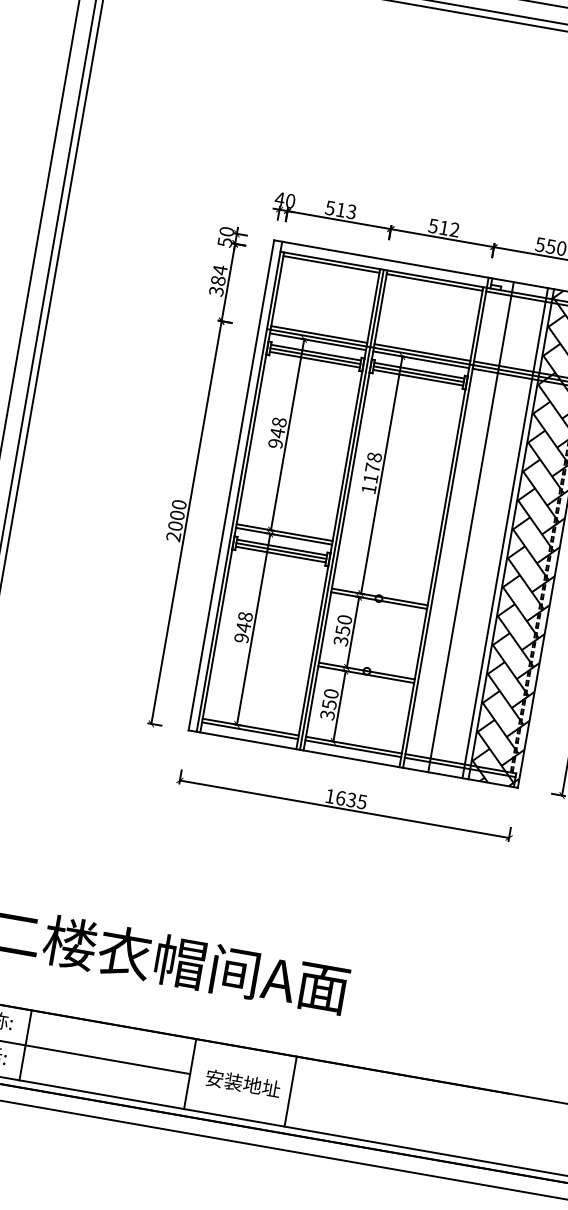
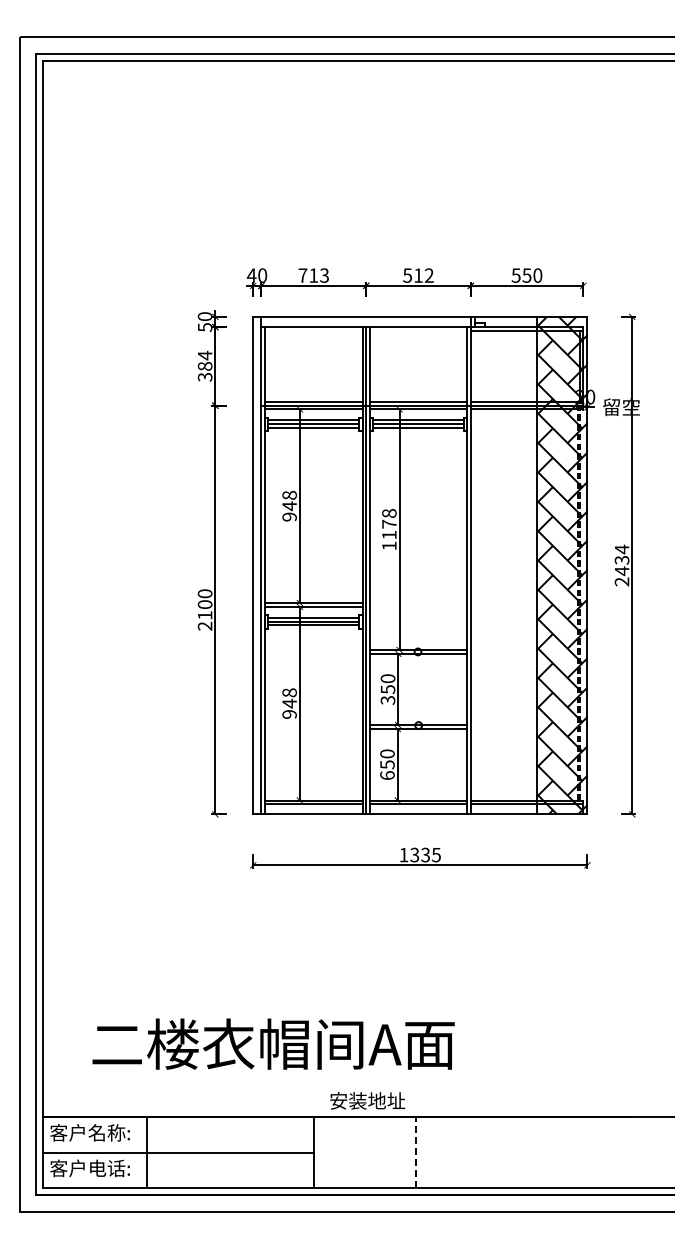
text: (329, 207) -> (302, 275), 513 -> 713
line: (331, 264) -> (313, 330), removed
line: (434, 282) -> (418, 330), removed
text: (174, 526) -> (204, 615), 2000 -> 2100
line: (471, 527) -> (496, 565), removed
line: (505, 533) -> (531, 565), removed
text: (327, 715) -> (387, 775), 350 -> 650
text: (340, 797) -> (414, 854), 1635 -> 1335
text: (243, 1083) -> (367, 1100), moved
line: (290, 1091) -> (415, 1152), solid -> dashed

